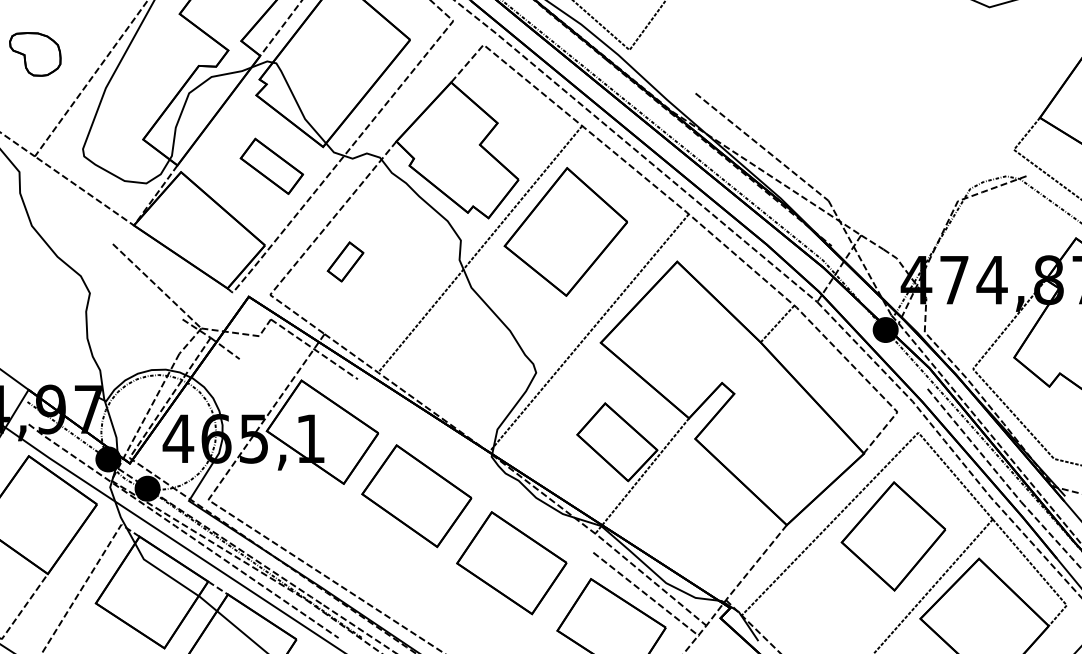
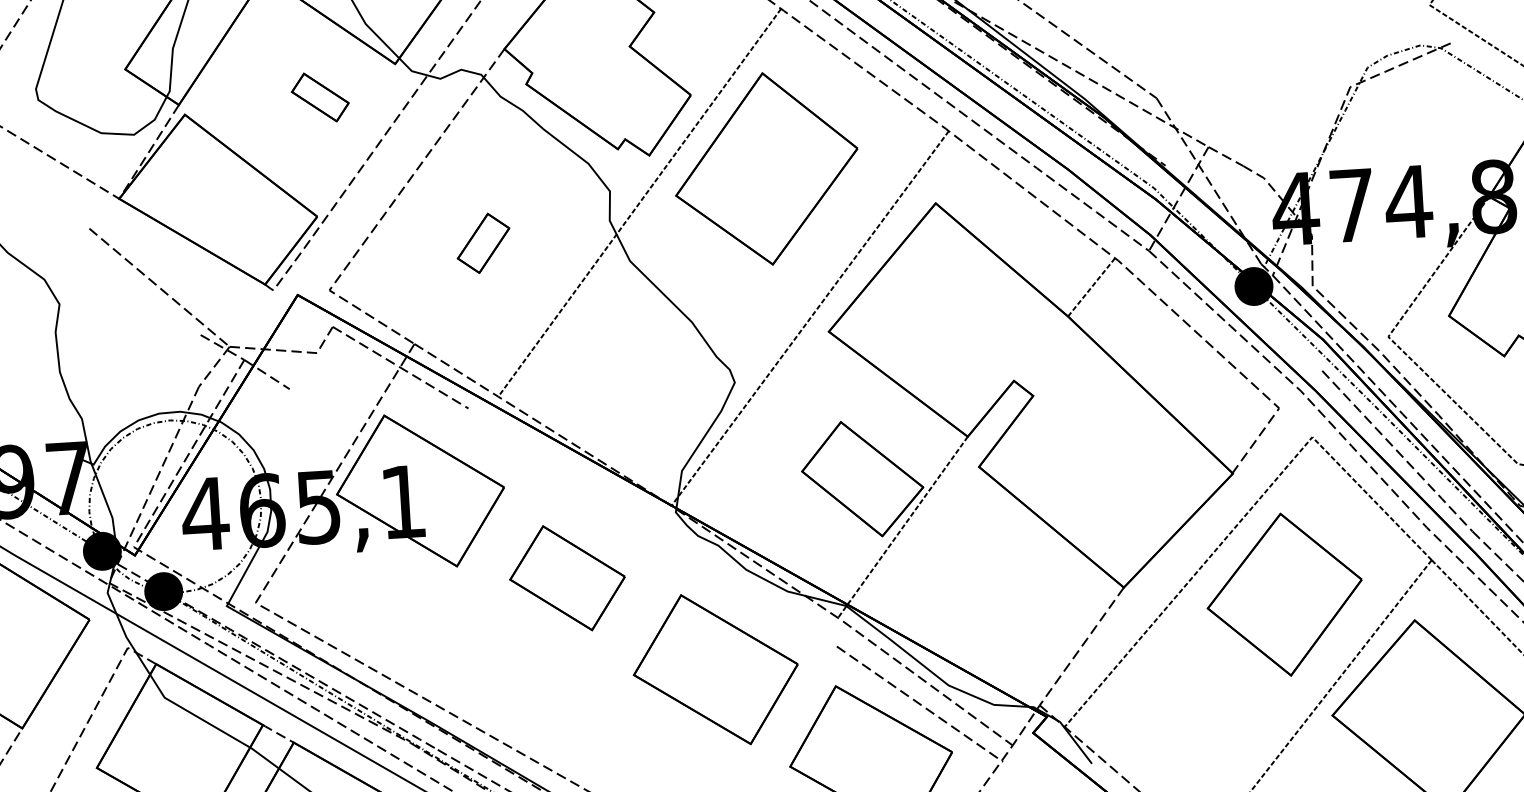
part: (271, 165) -> (319, 96), size x0.6
part: (345, 261) -> (483, 242), moved
part: (416, 496) -> (566, 578), size x0.7

